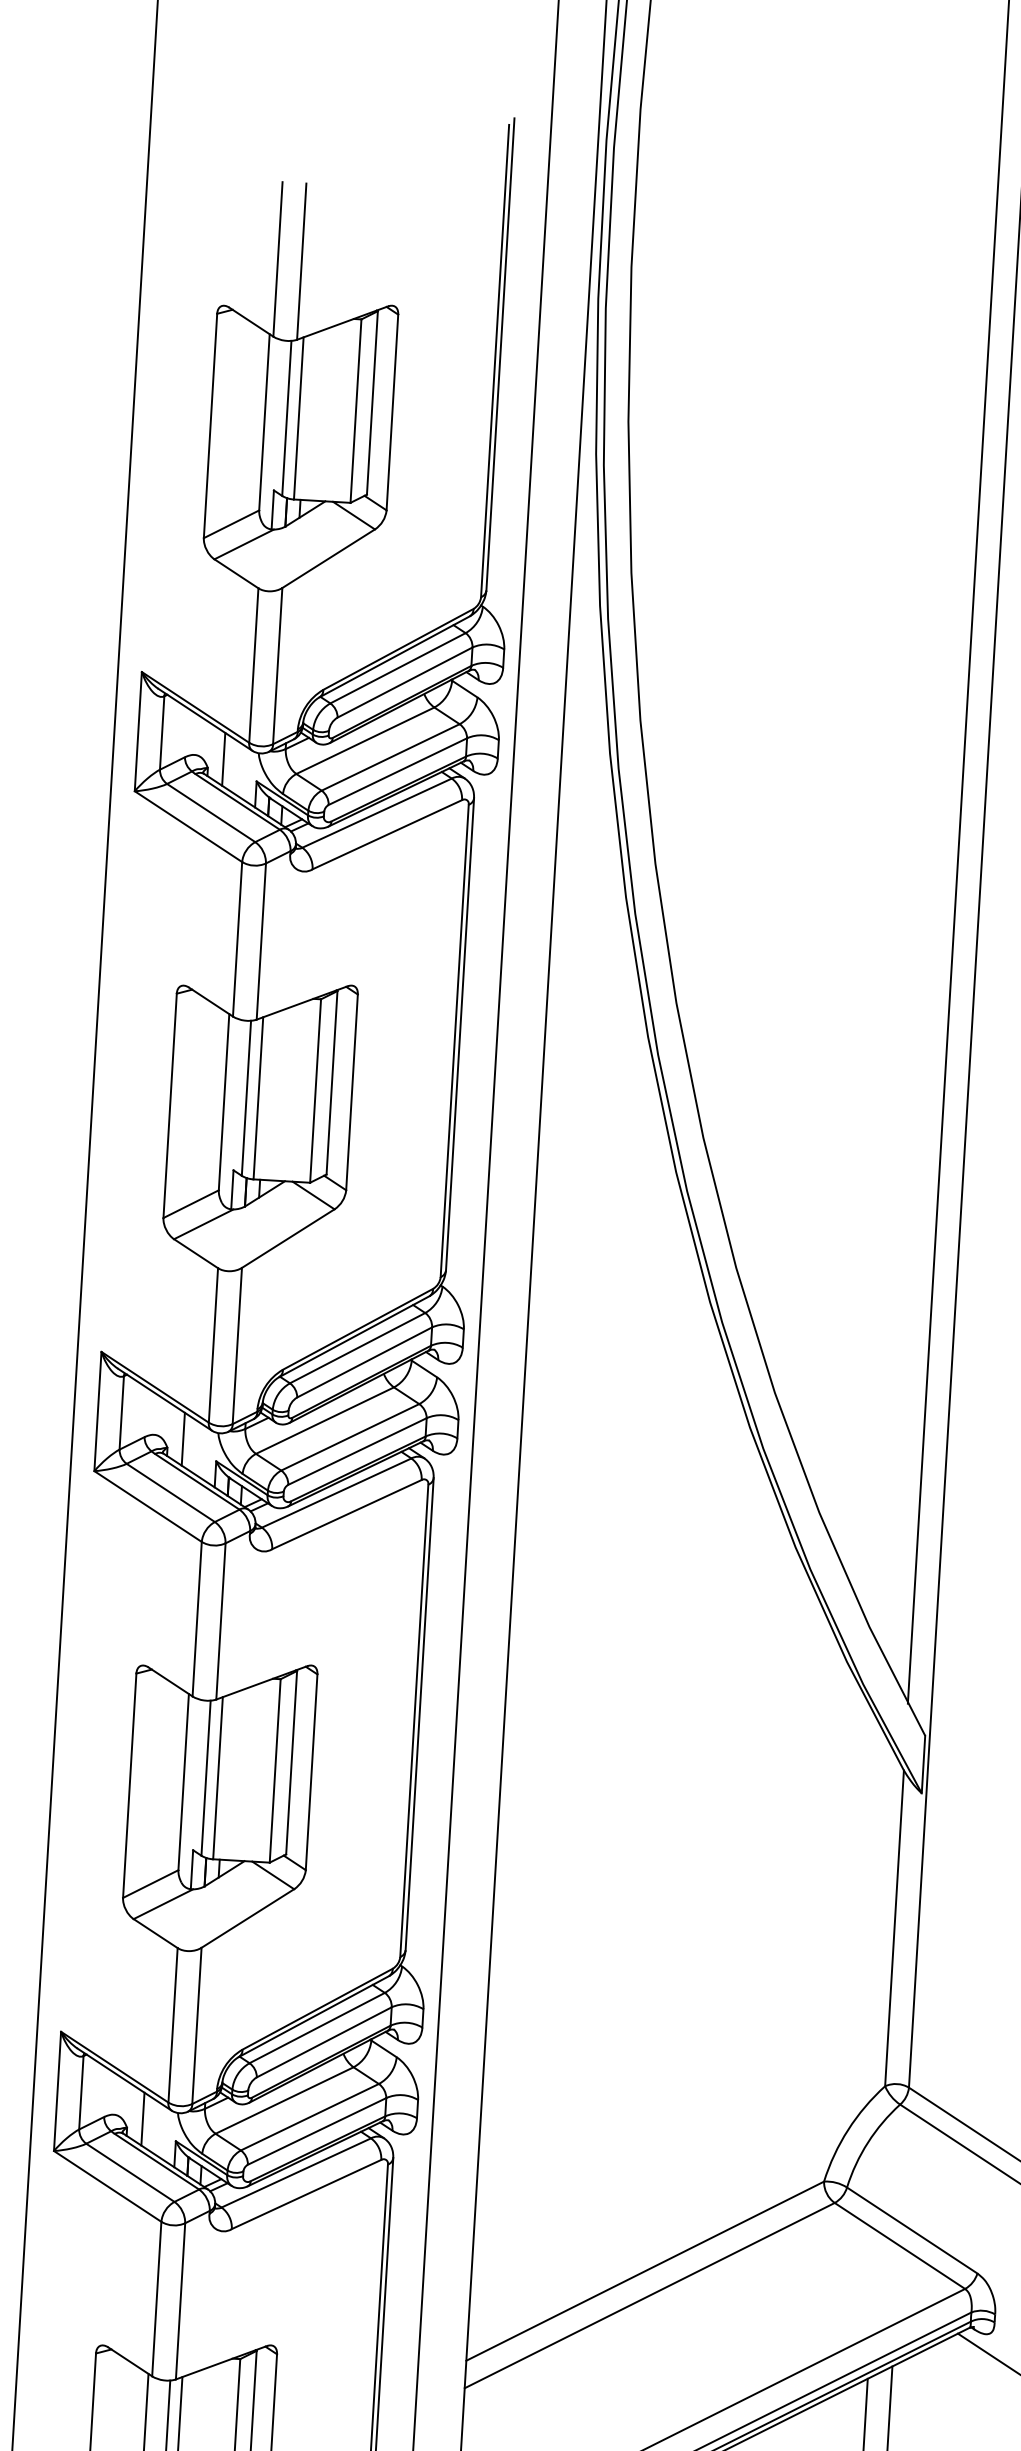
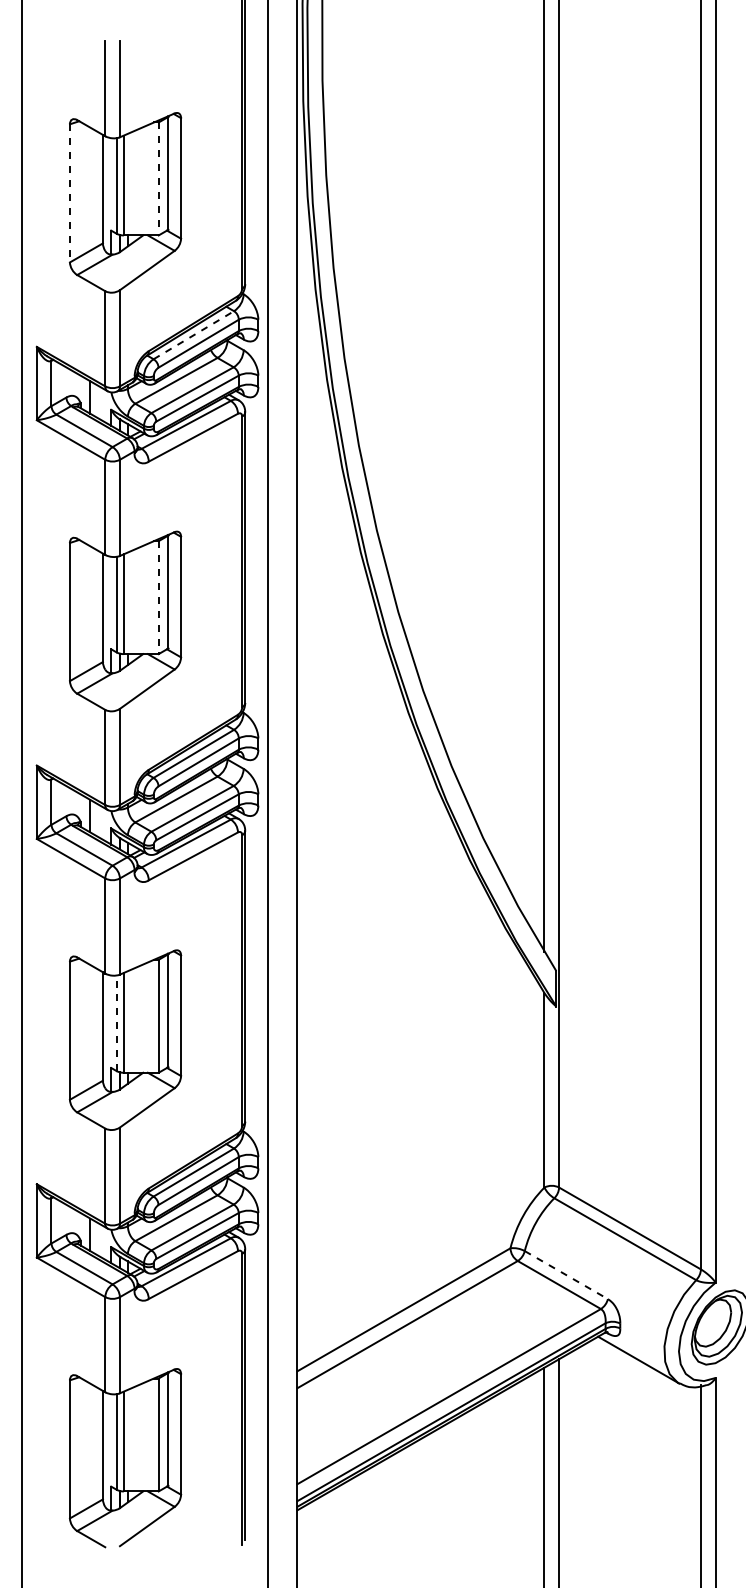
line: (355, 411) -> (158, 179), solid -> dashed
line: (209, 426) -> (69, 193), solid -> dashed
line: (397, 668) -> (193, 335), solid -> dashed
line: (315, 1092) -> (158, 598), solid -> dashed
line: (205, 1778) -> (116, 1023), solid -> dashed
line: (912, 2231) -> (566, 1275), solid -> dashed

